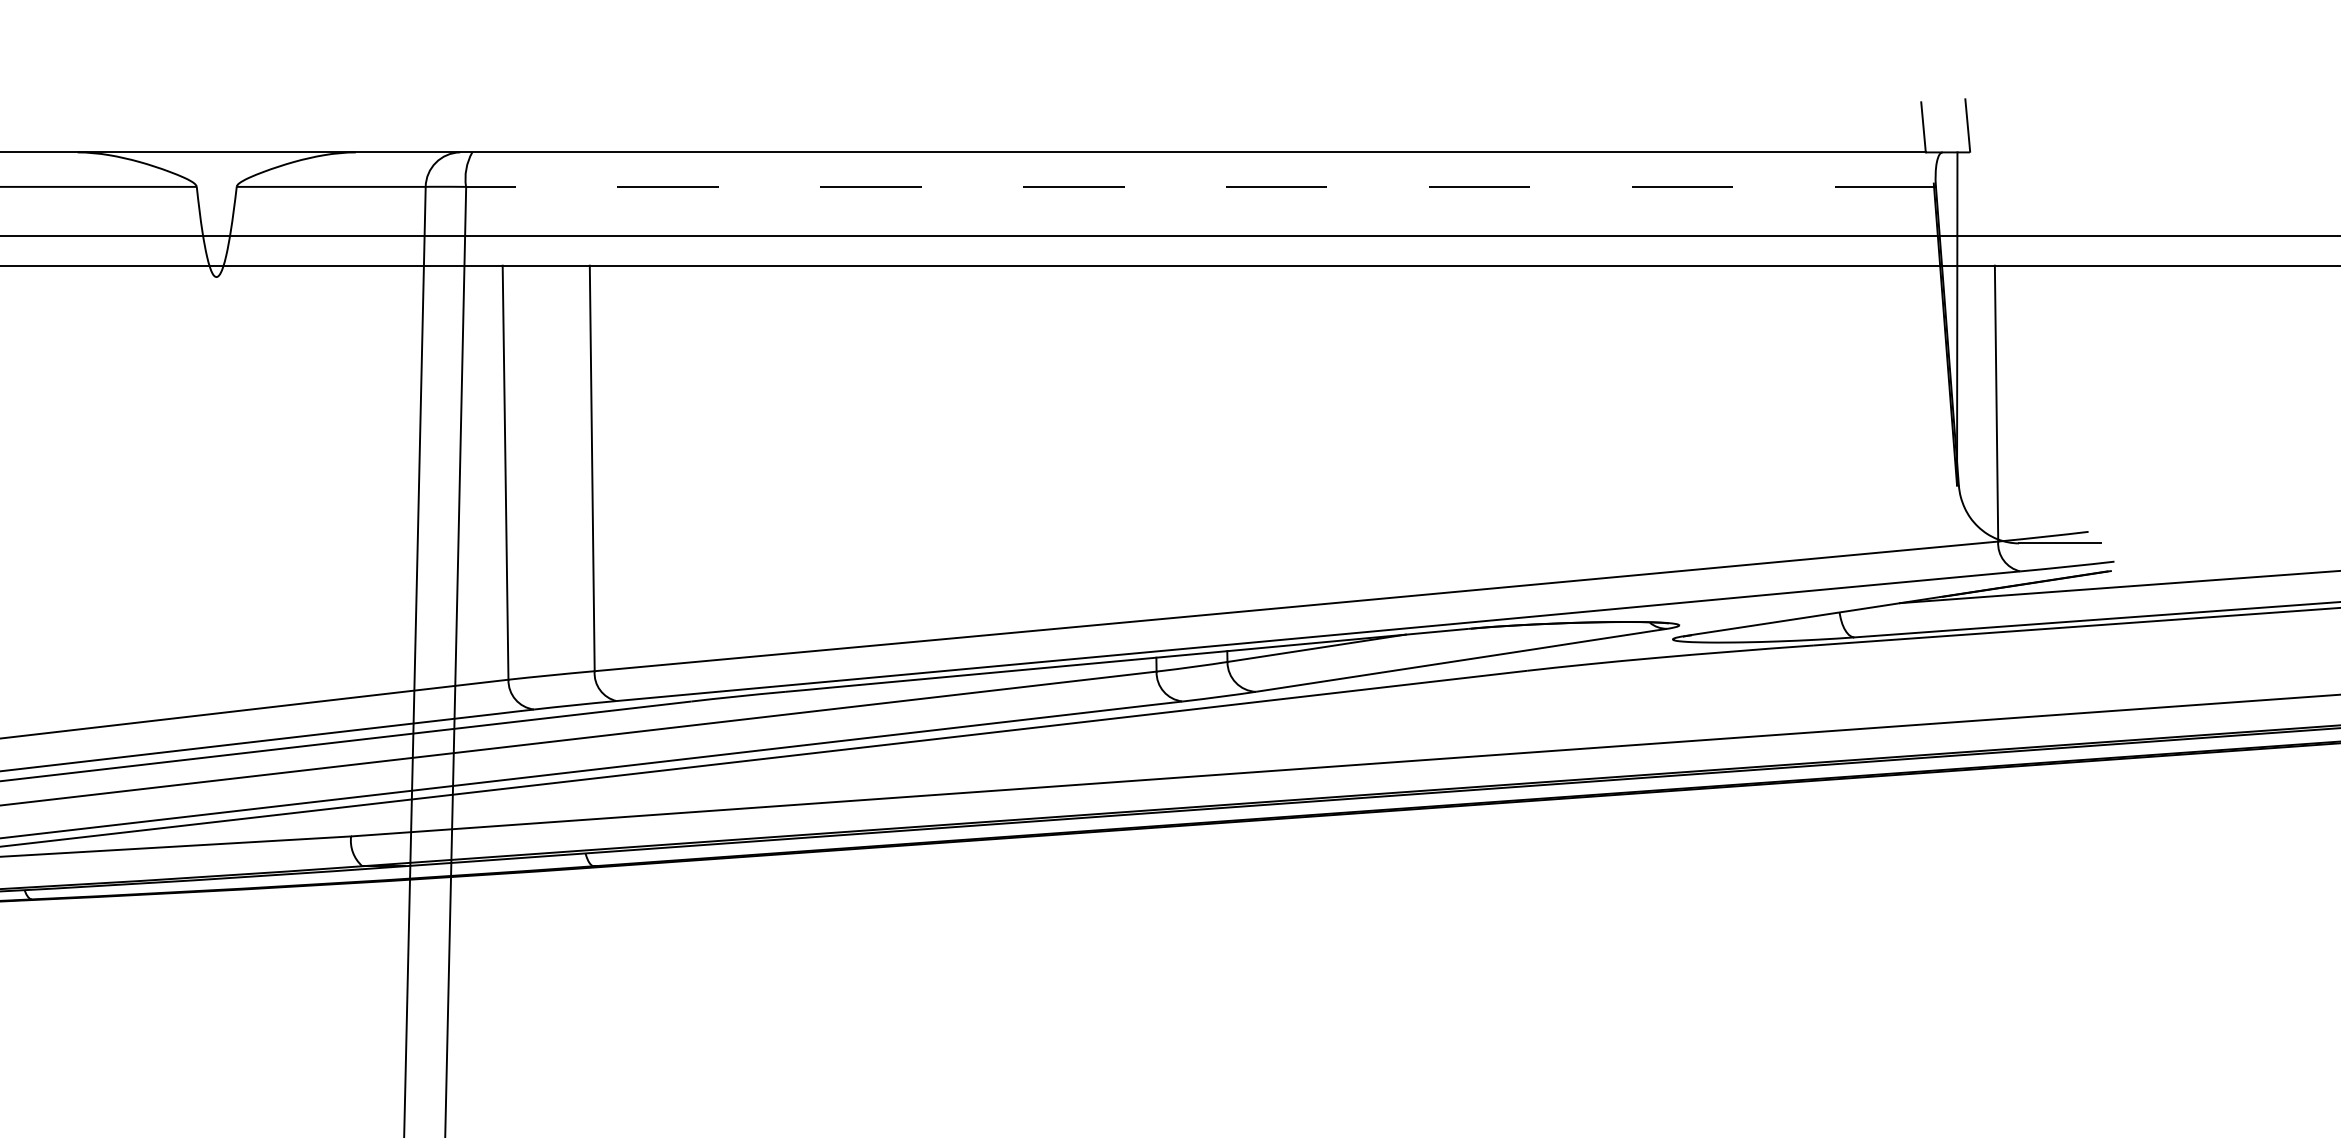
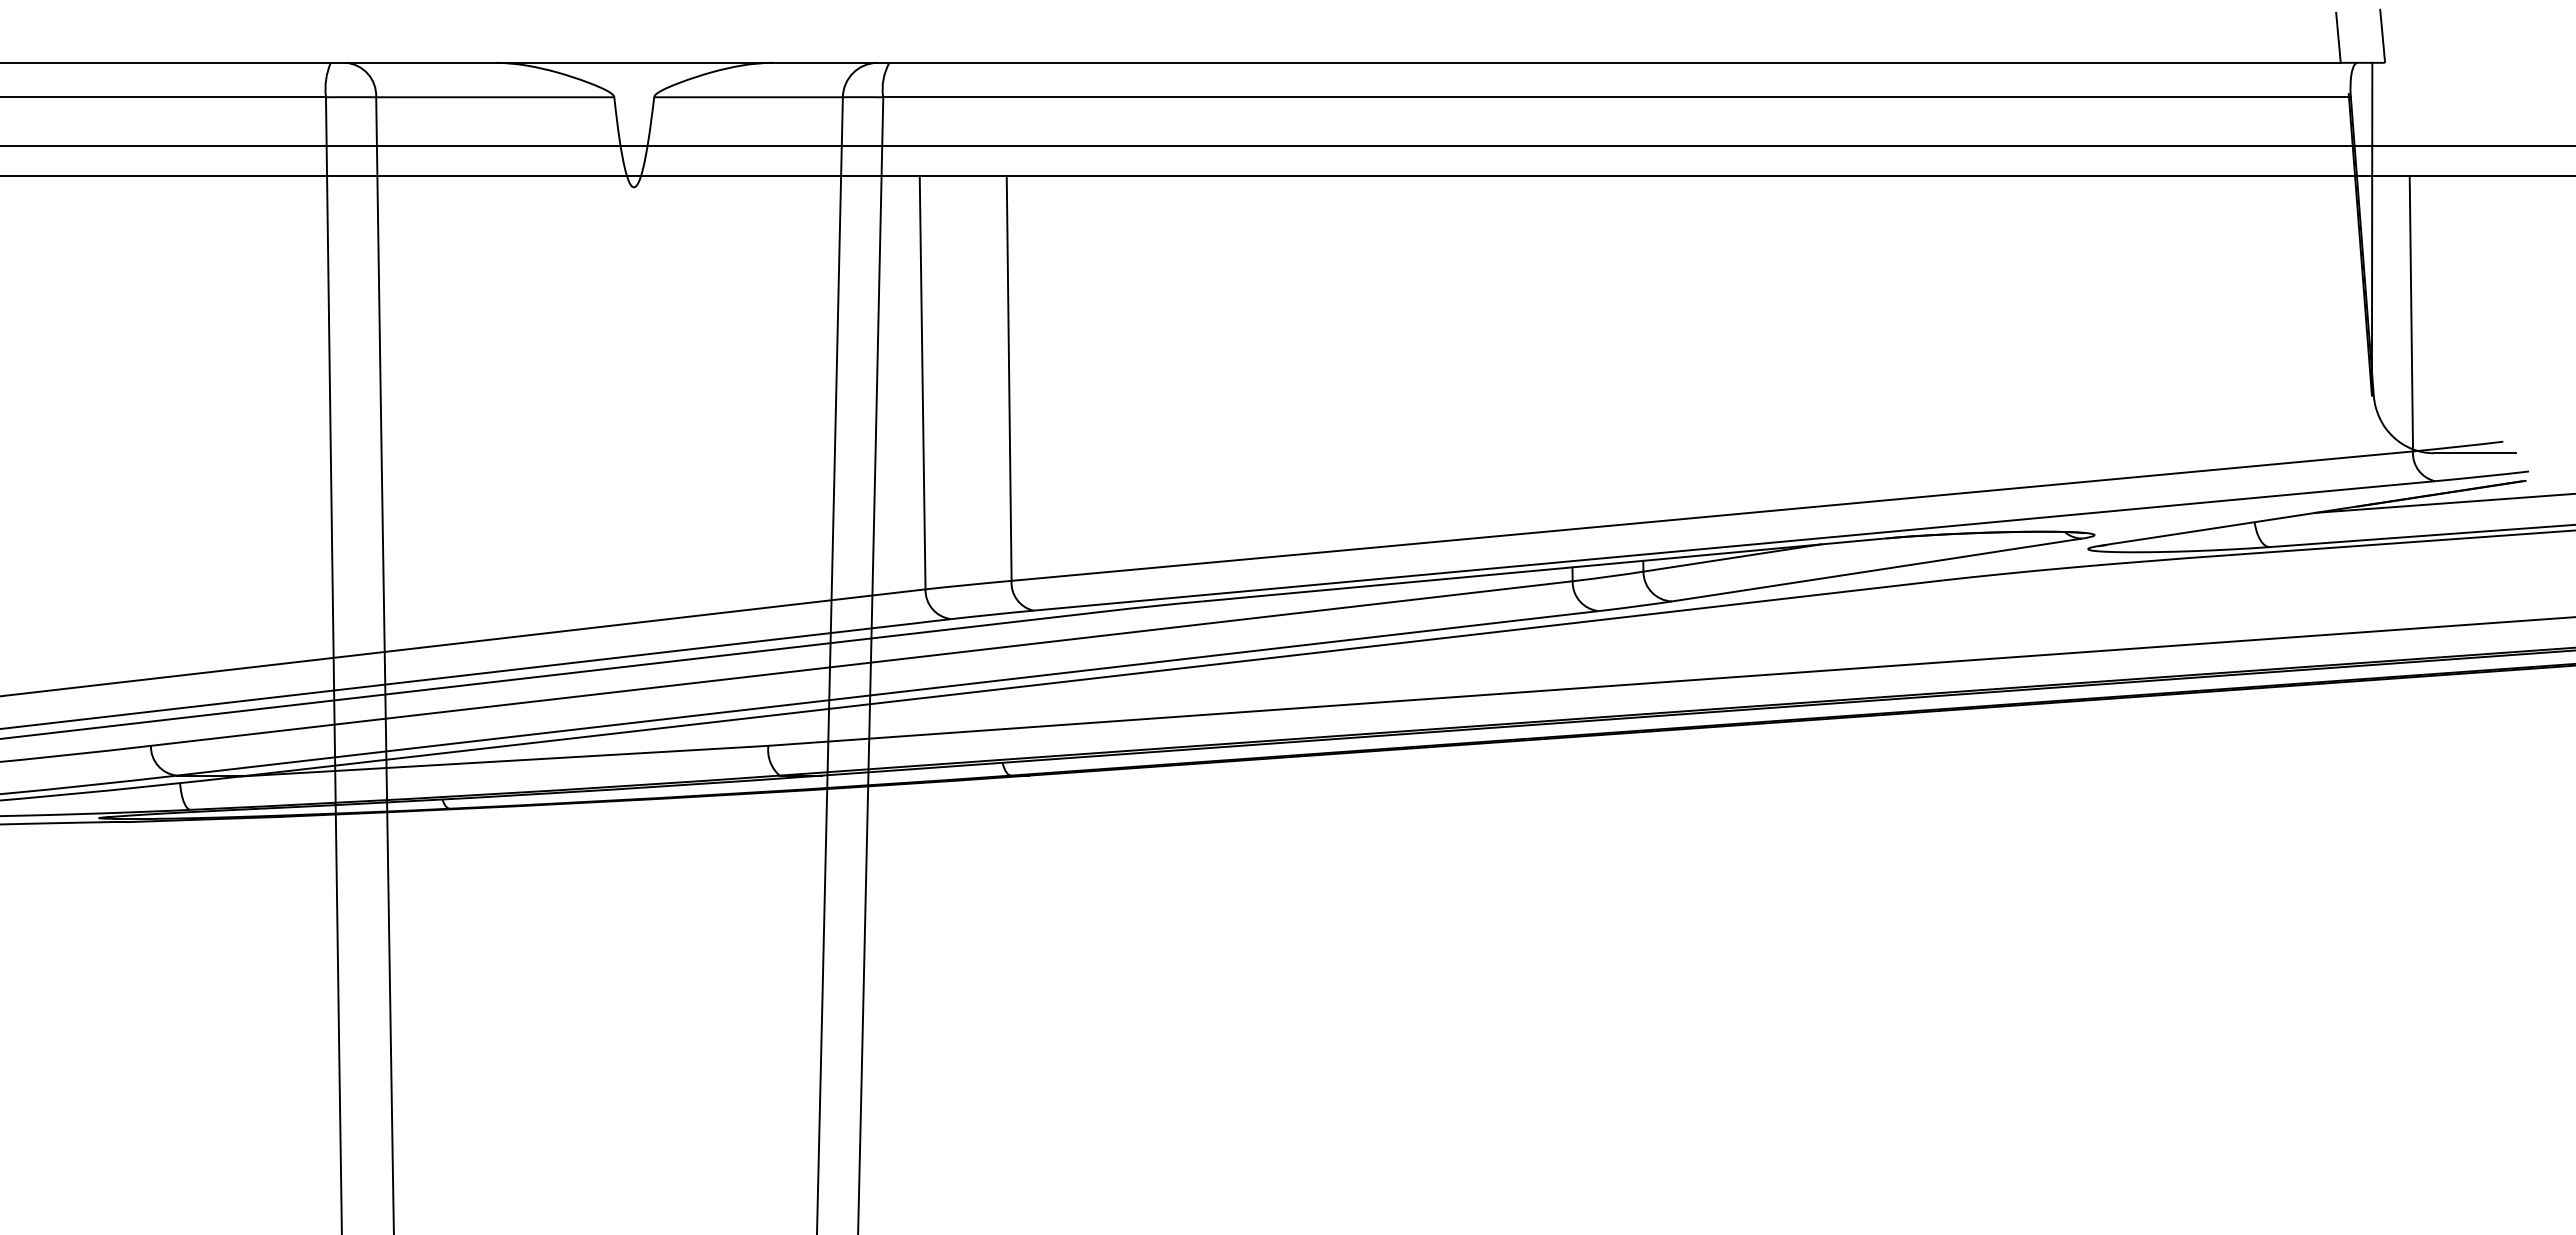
line: (1201, 187) -> (1617, 97), dashed -> solid

